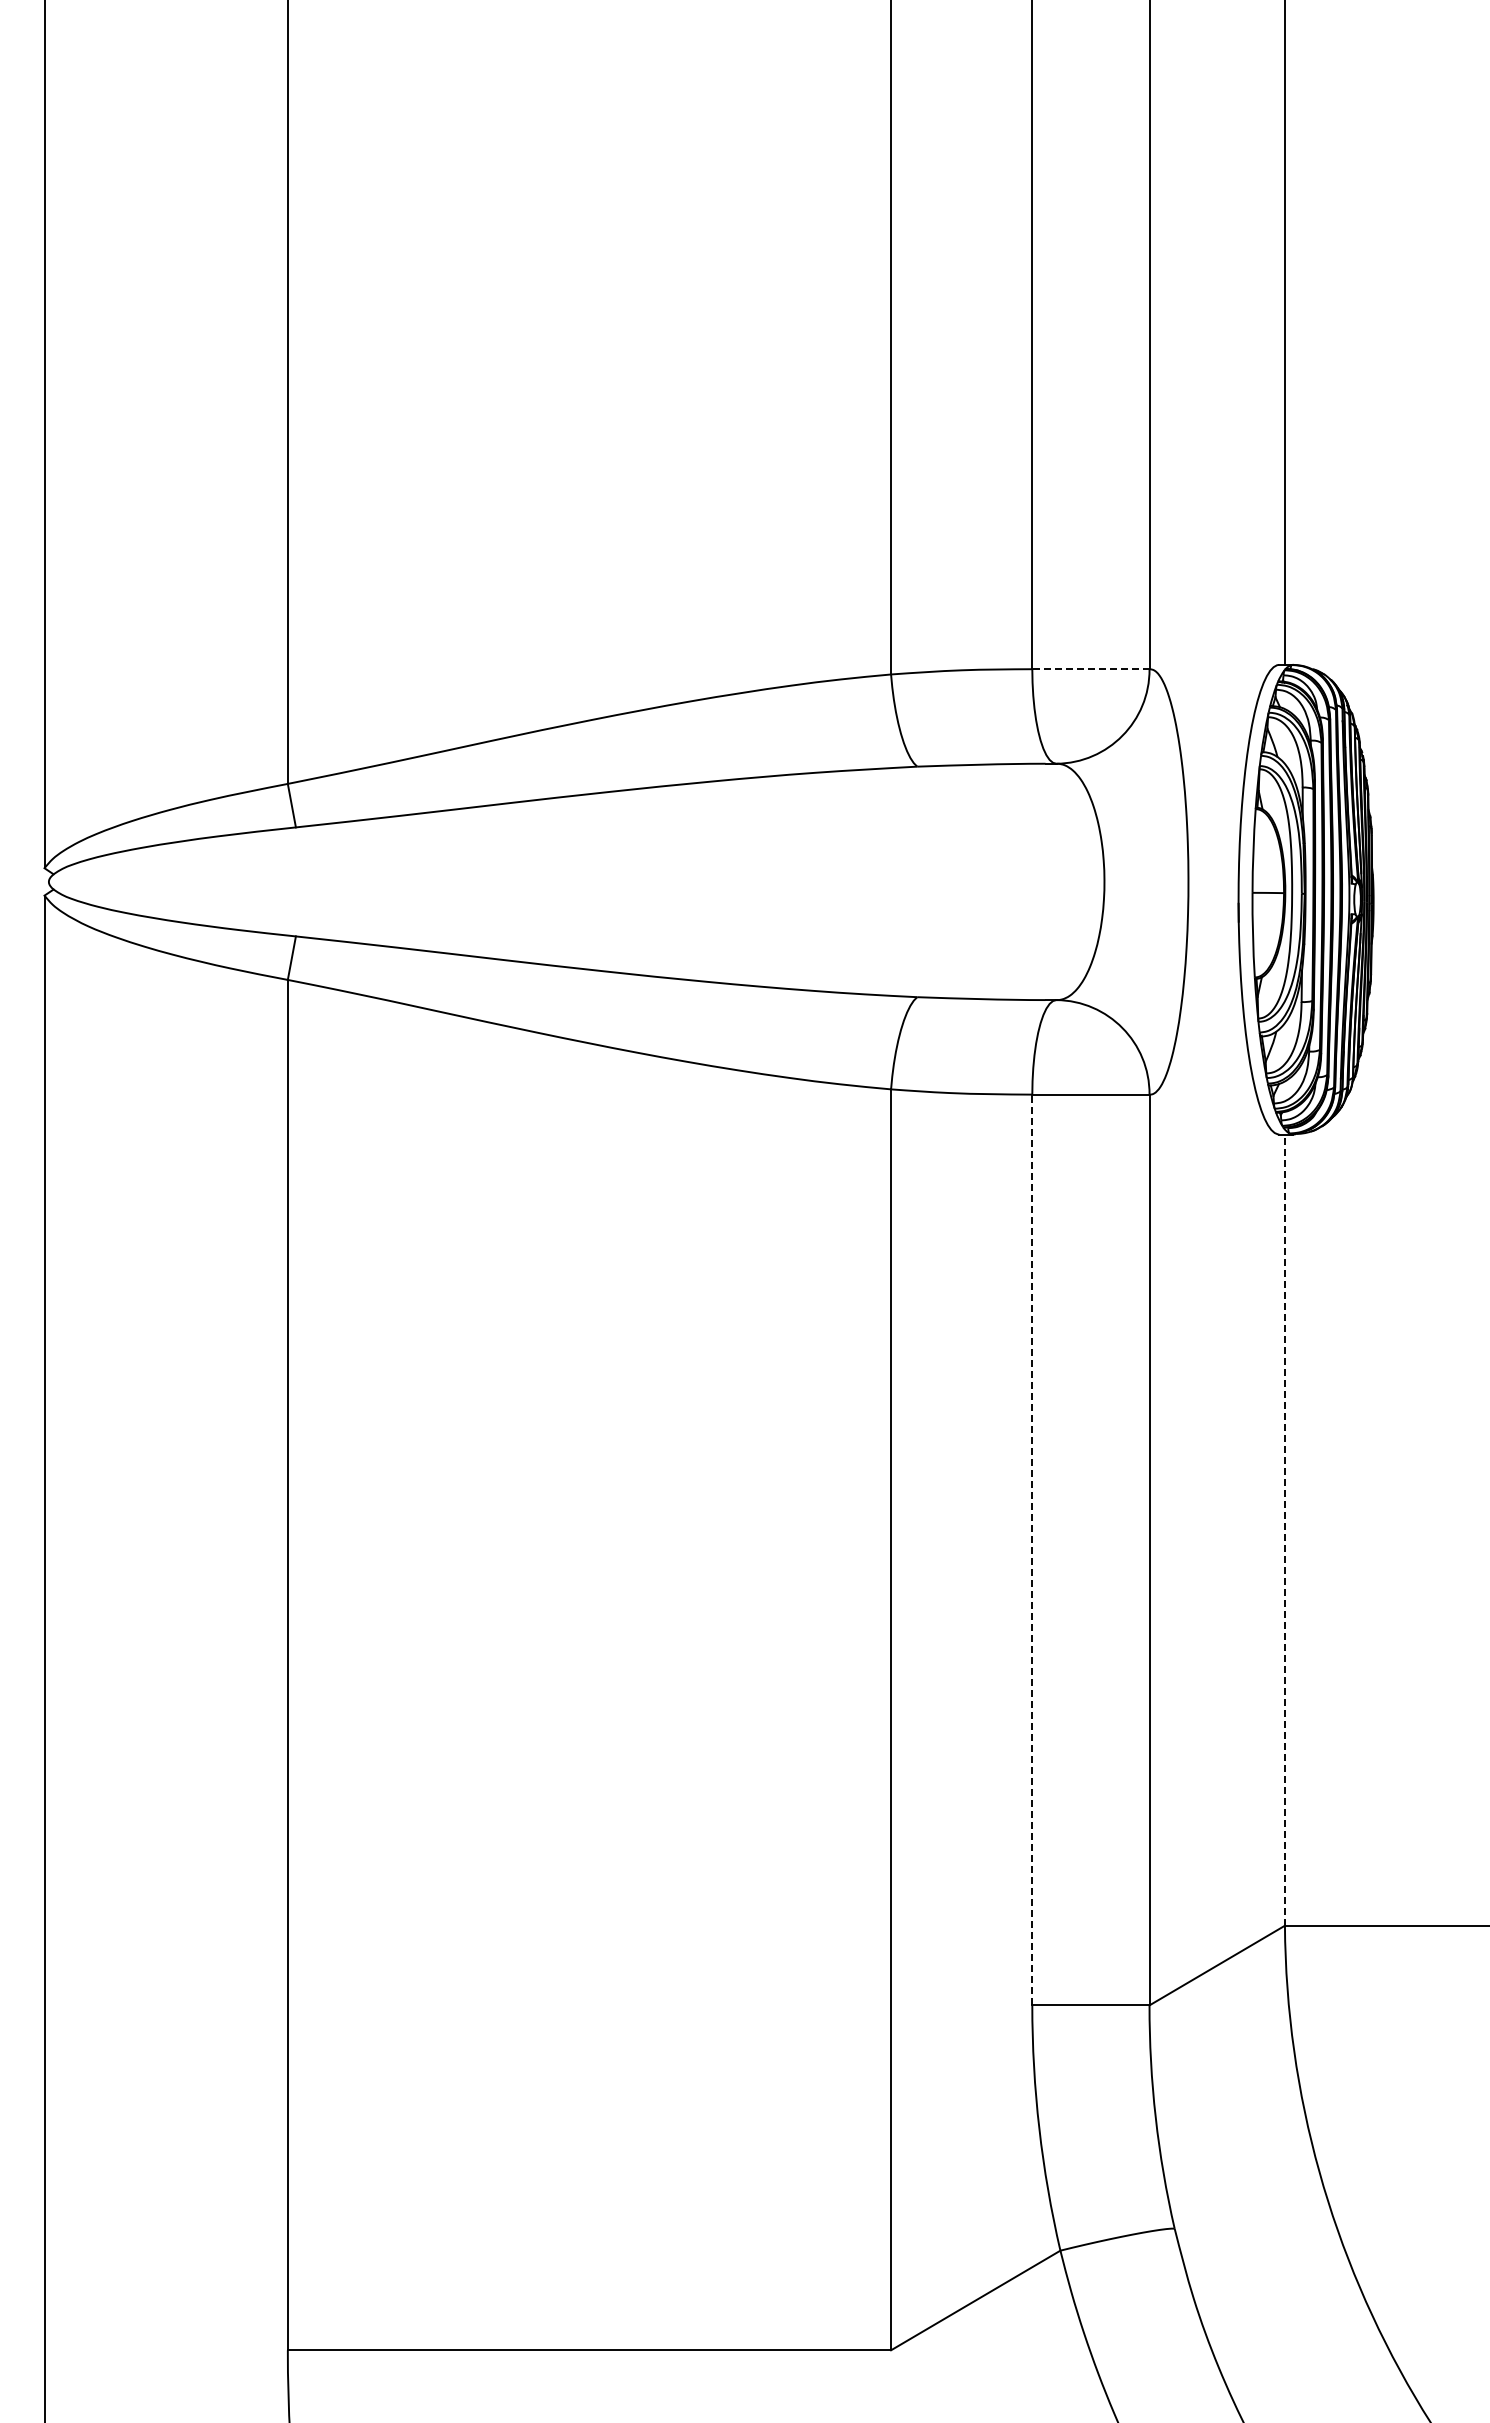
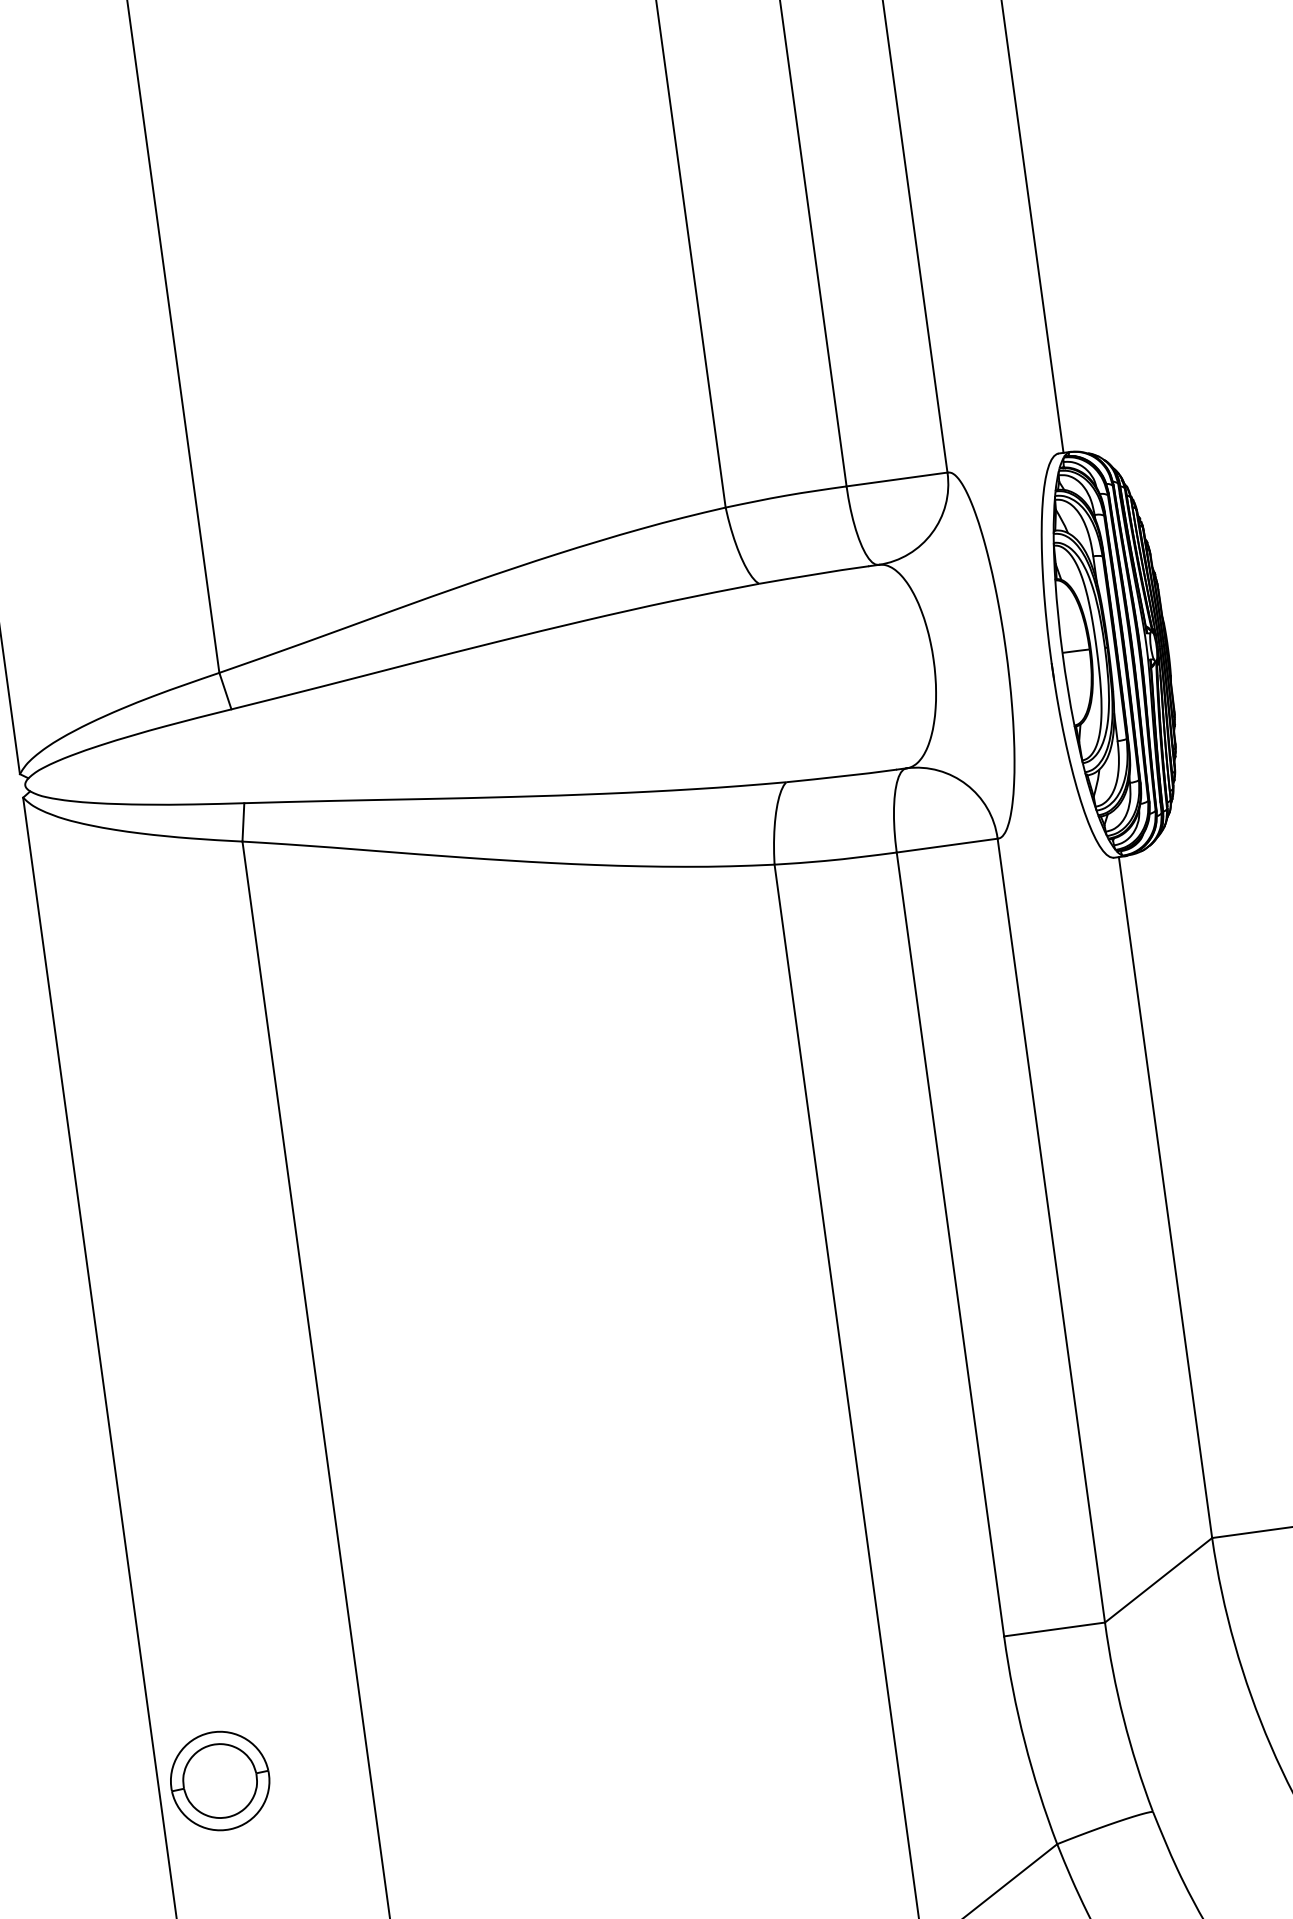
line: (1090, 669) -> (896, 479), dashed -> solid
line: (1284, 1530) -> (1165, 1197), dashed -> solid
line: (1032, 1549) -> (950, 1244), dashed -> solid
part: (115, 2047) -> (220, 1780), added

